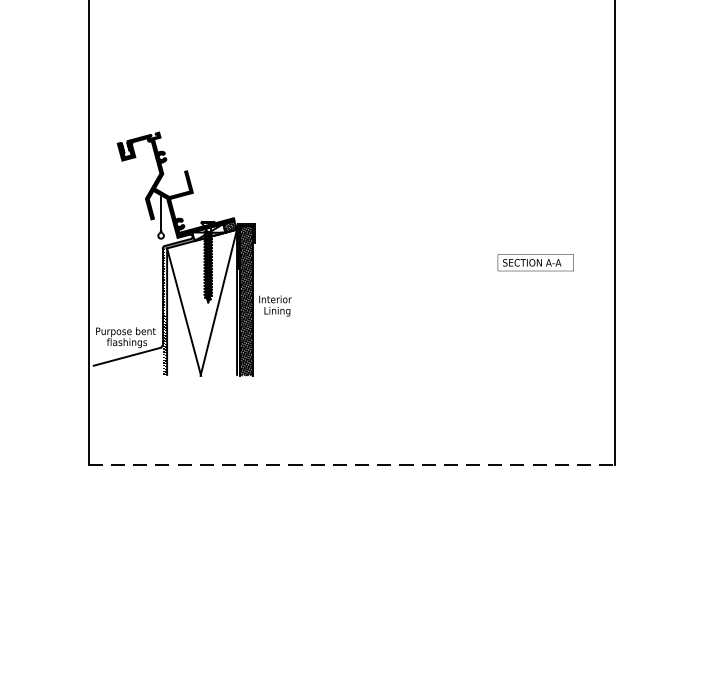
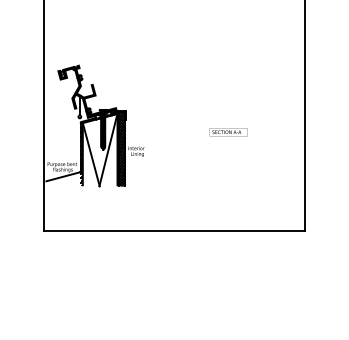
text: (535, 263) -> (228, 132), moved
line: (352, 465) -> (174, 230), dashed -> solid

